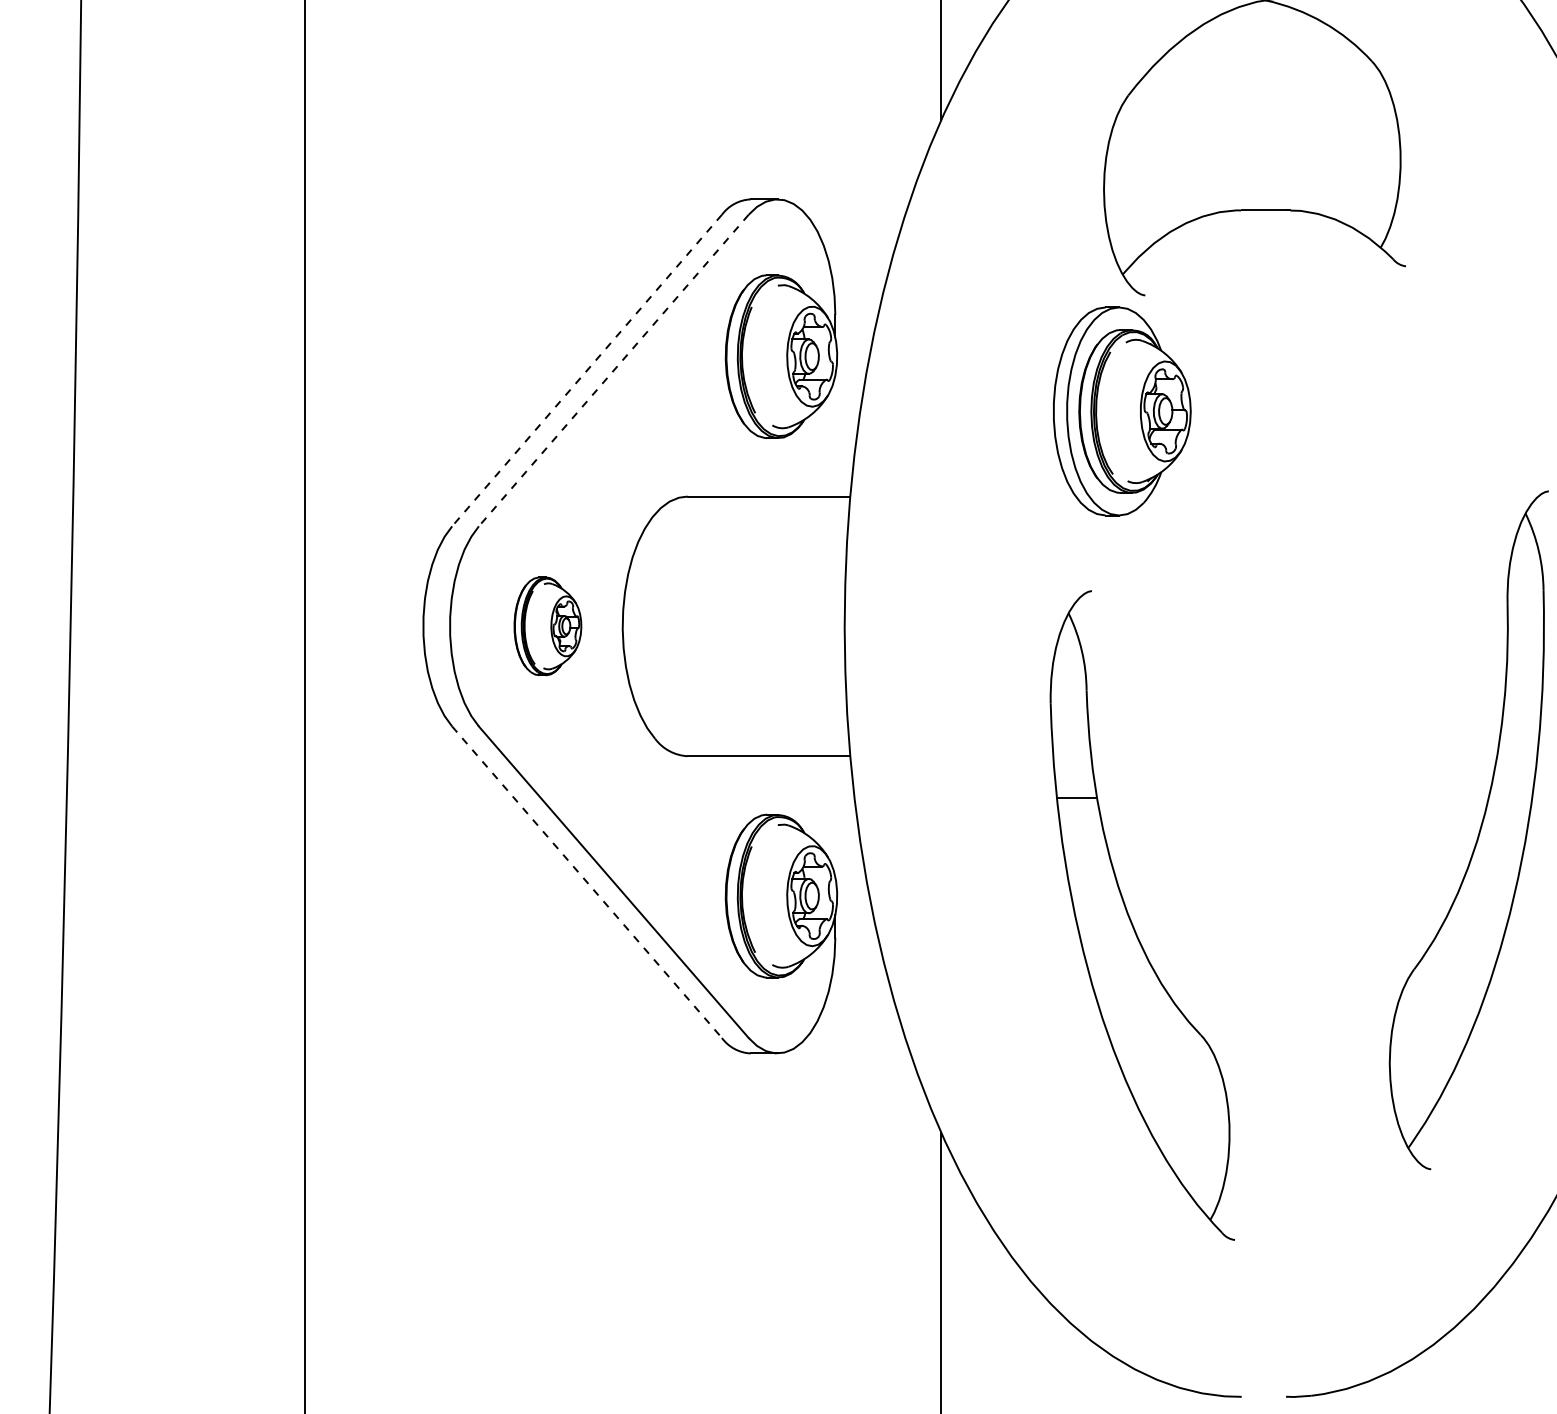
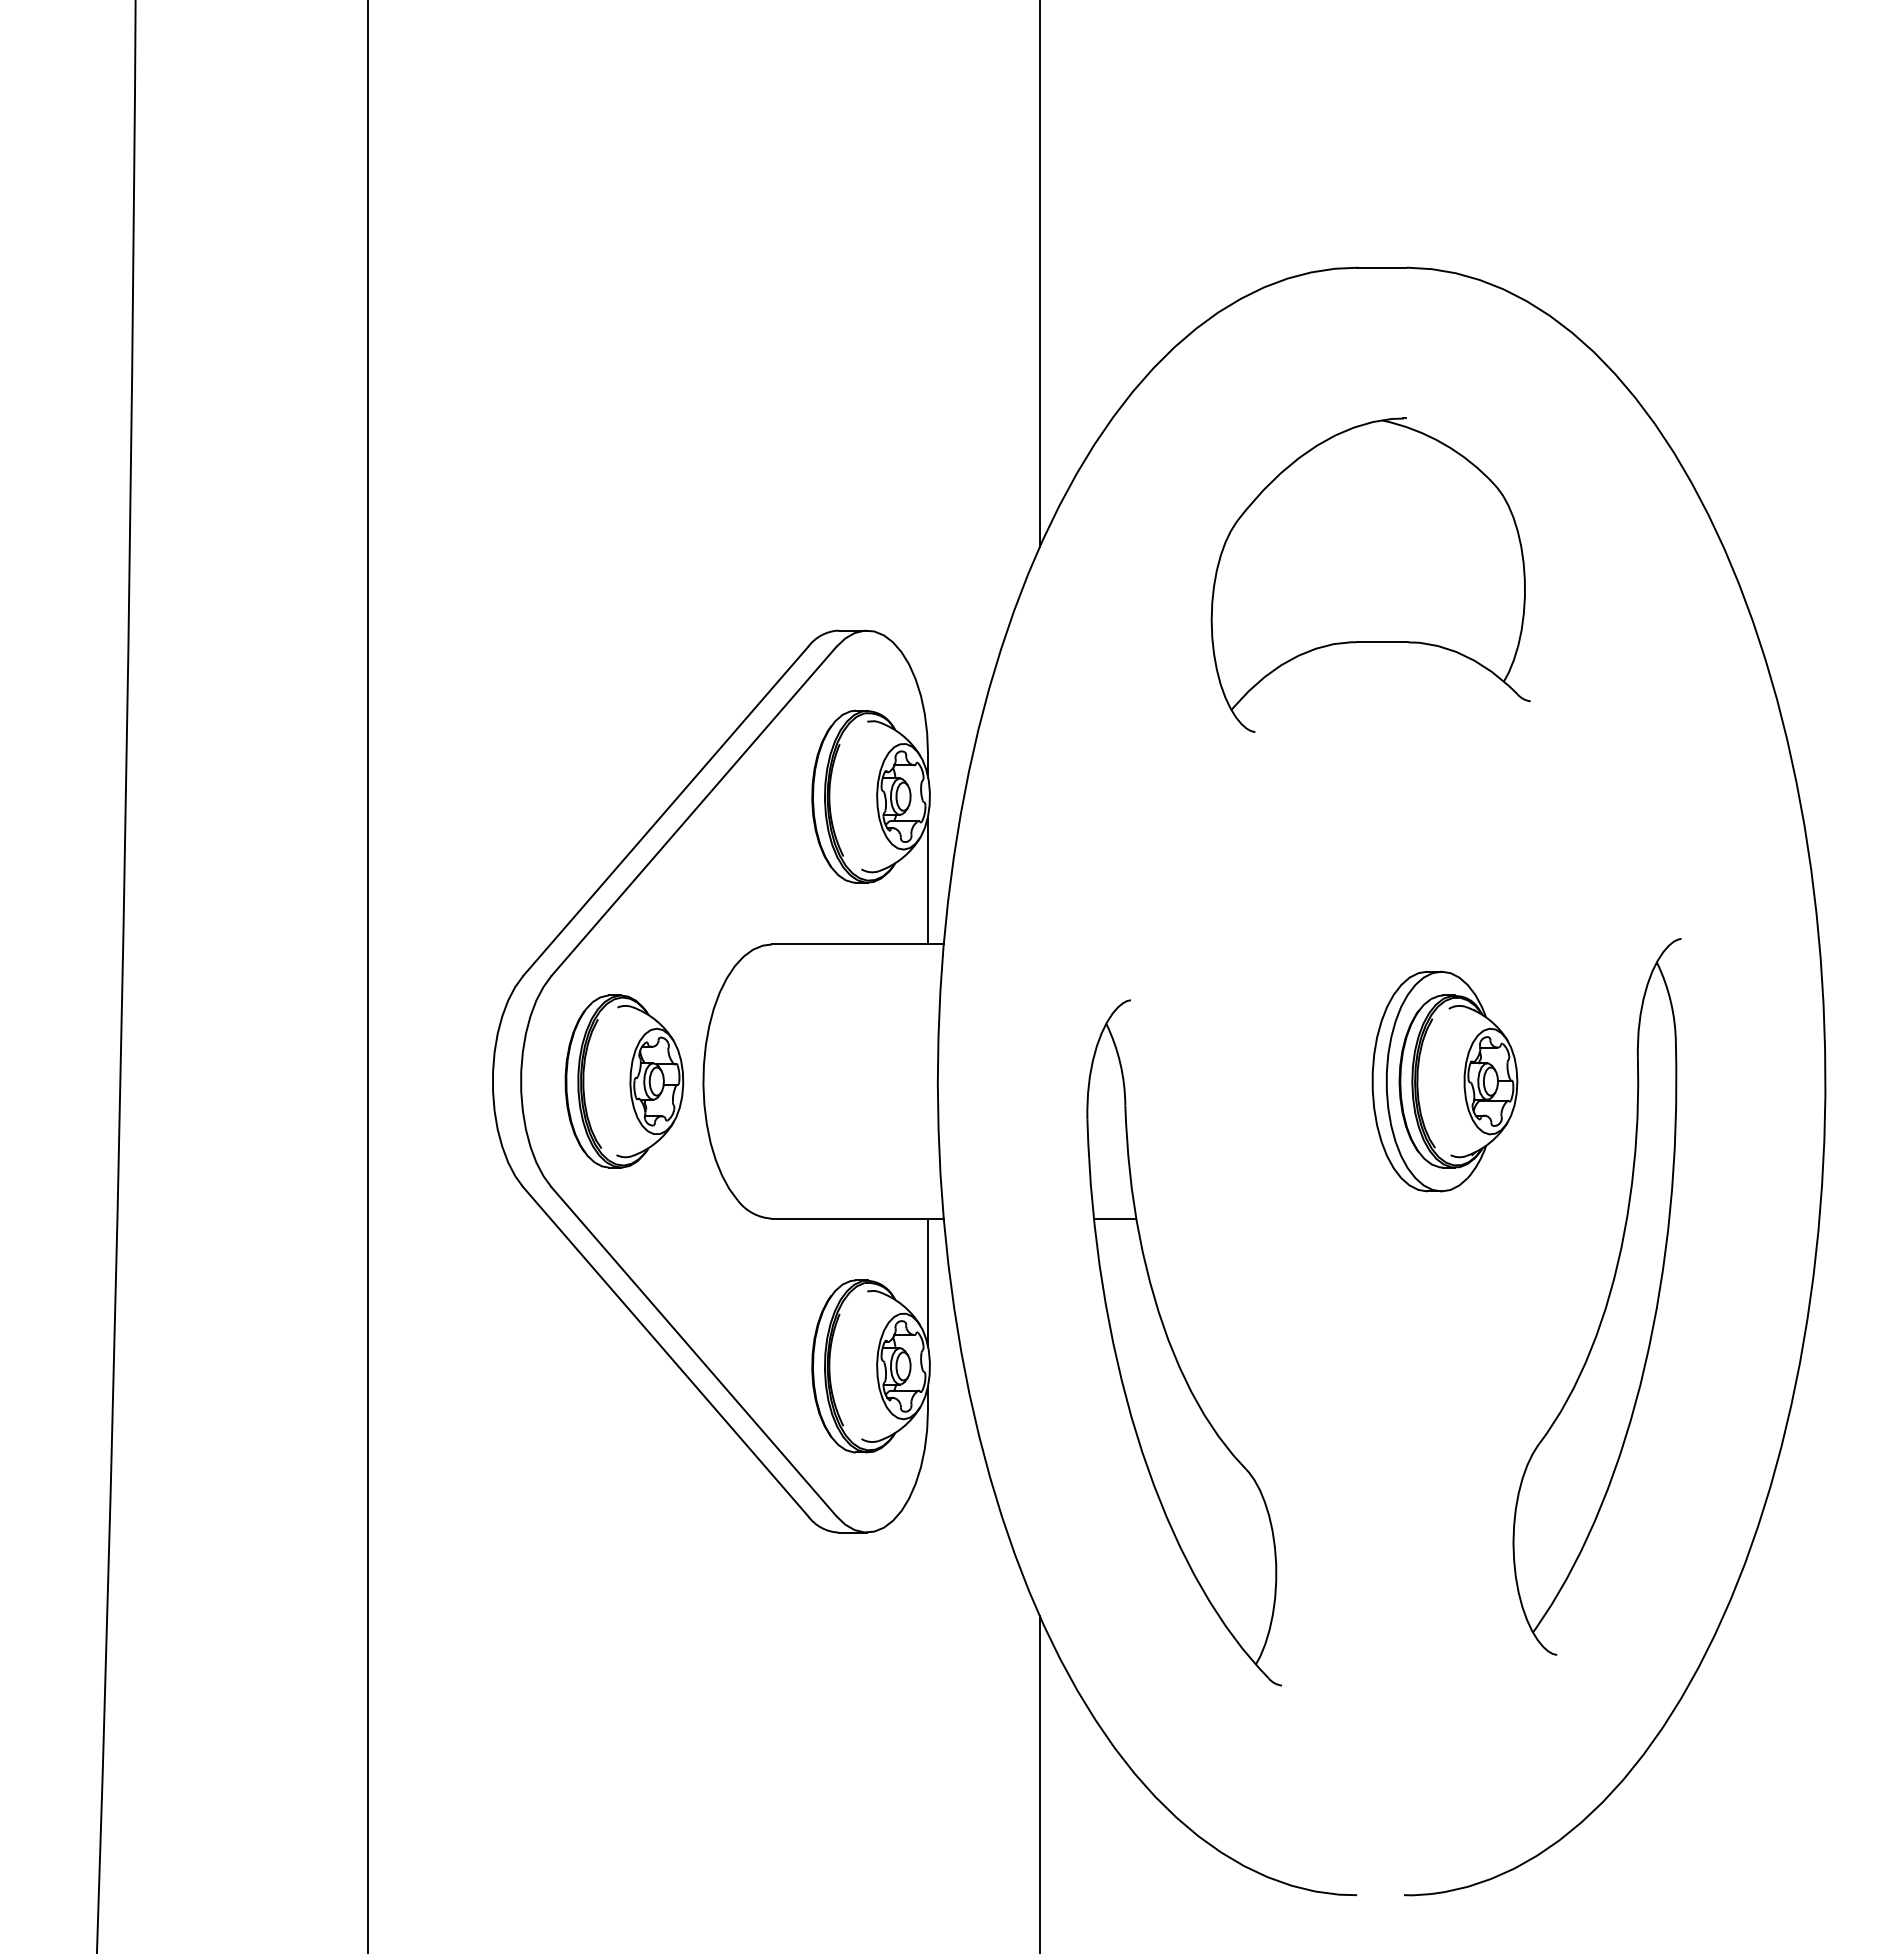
line: (586, 370) -> (665, 811), dashed -> solid
line: (613, 370) -> (693, 811), dashed -> solid
part: (1121, 411) -> (1444, 1081), moved
line: (834, 436) -> (927, 880), added
part: (547, 626) -> (624, 1081), size x1.67
line: (834, 816) -> (927, 1282), added
line: (586, 882) -> (665, 1351), dashed -> solid
part: (1131, 919) -> (1172, 1347), moved

